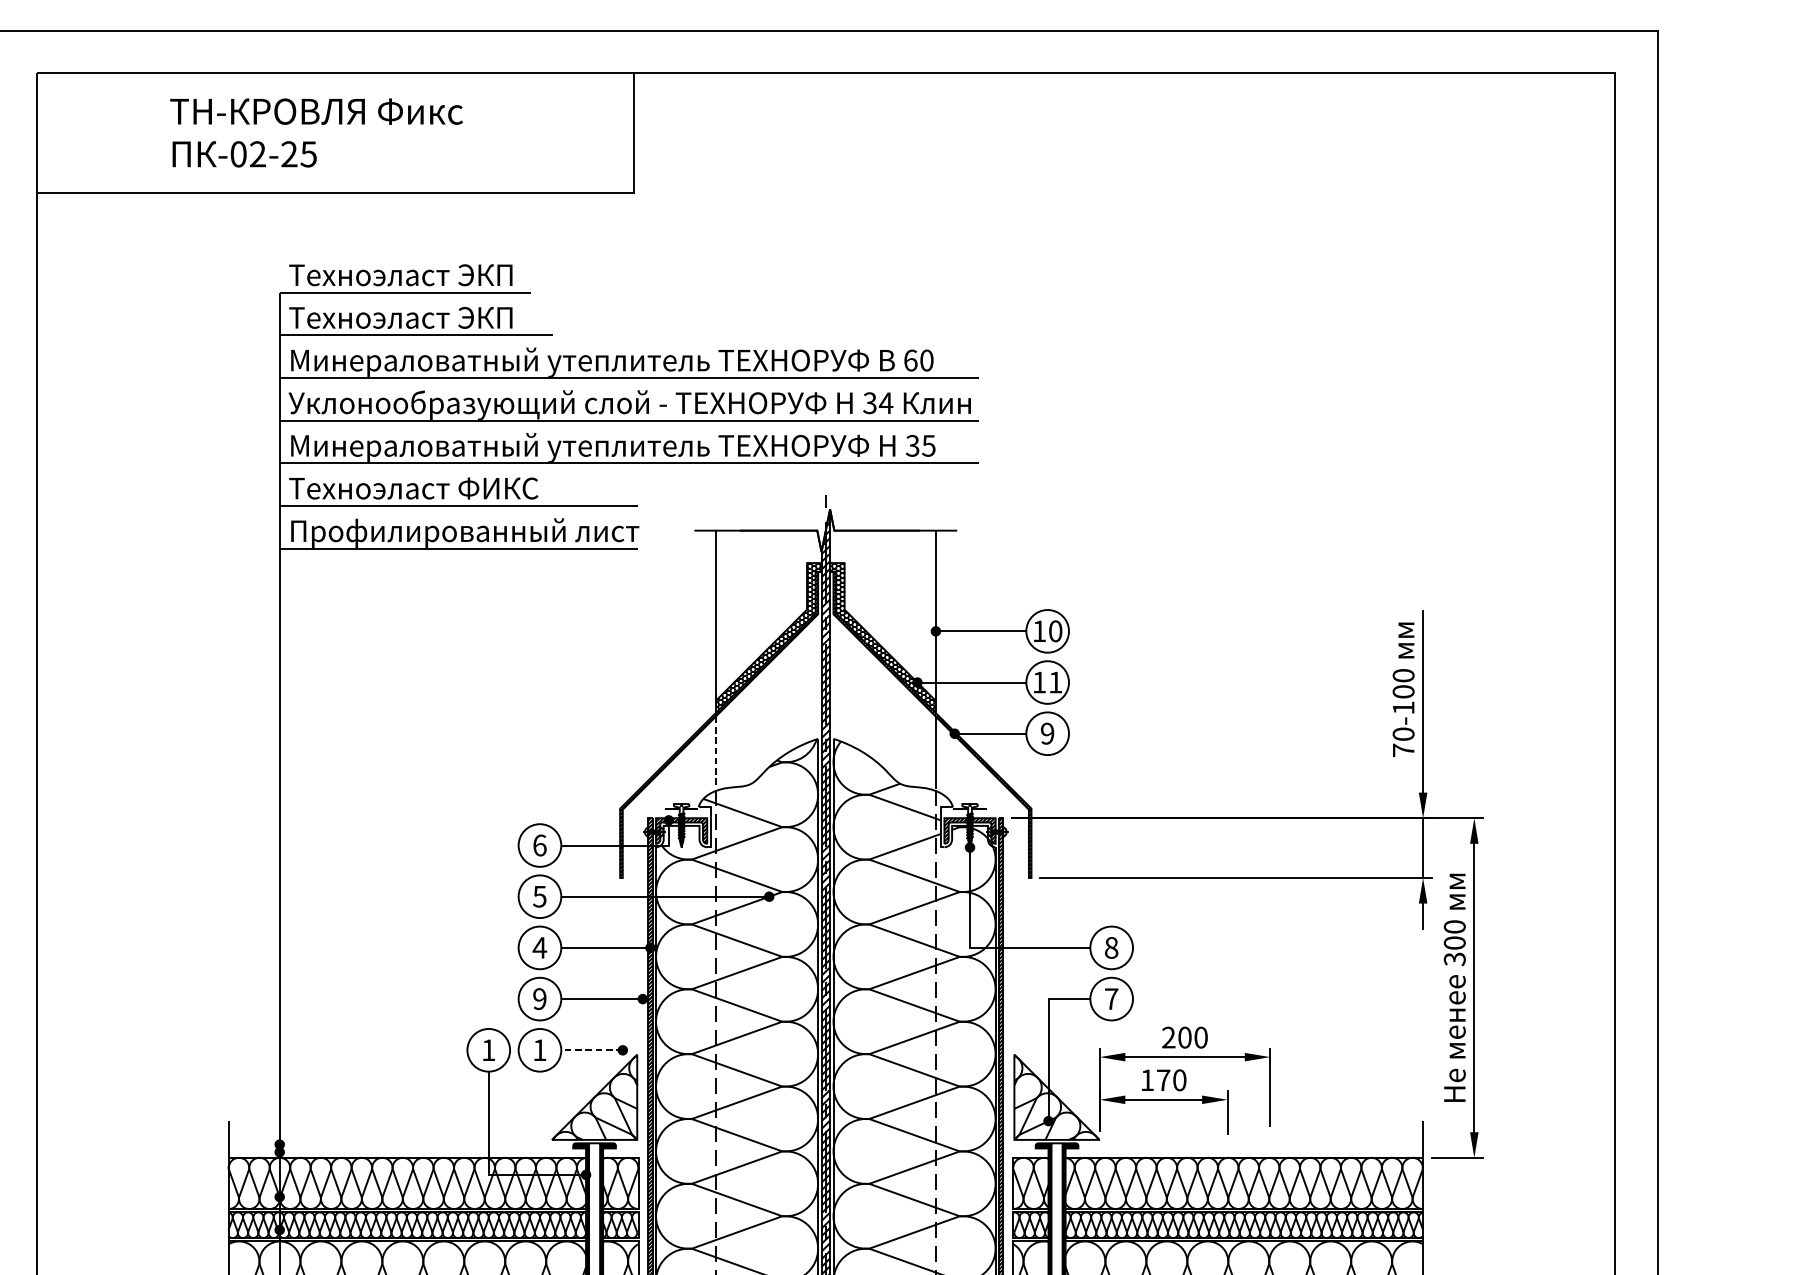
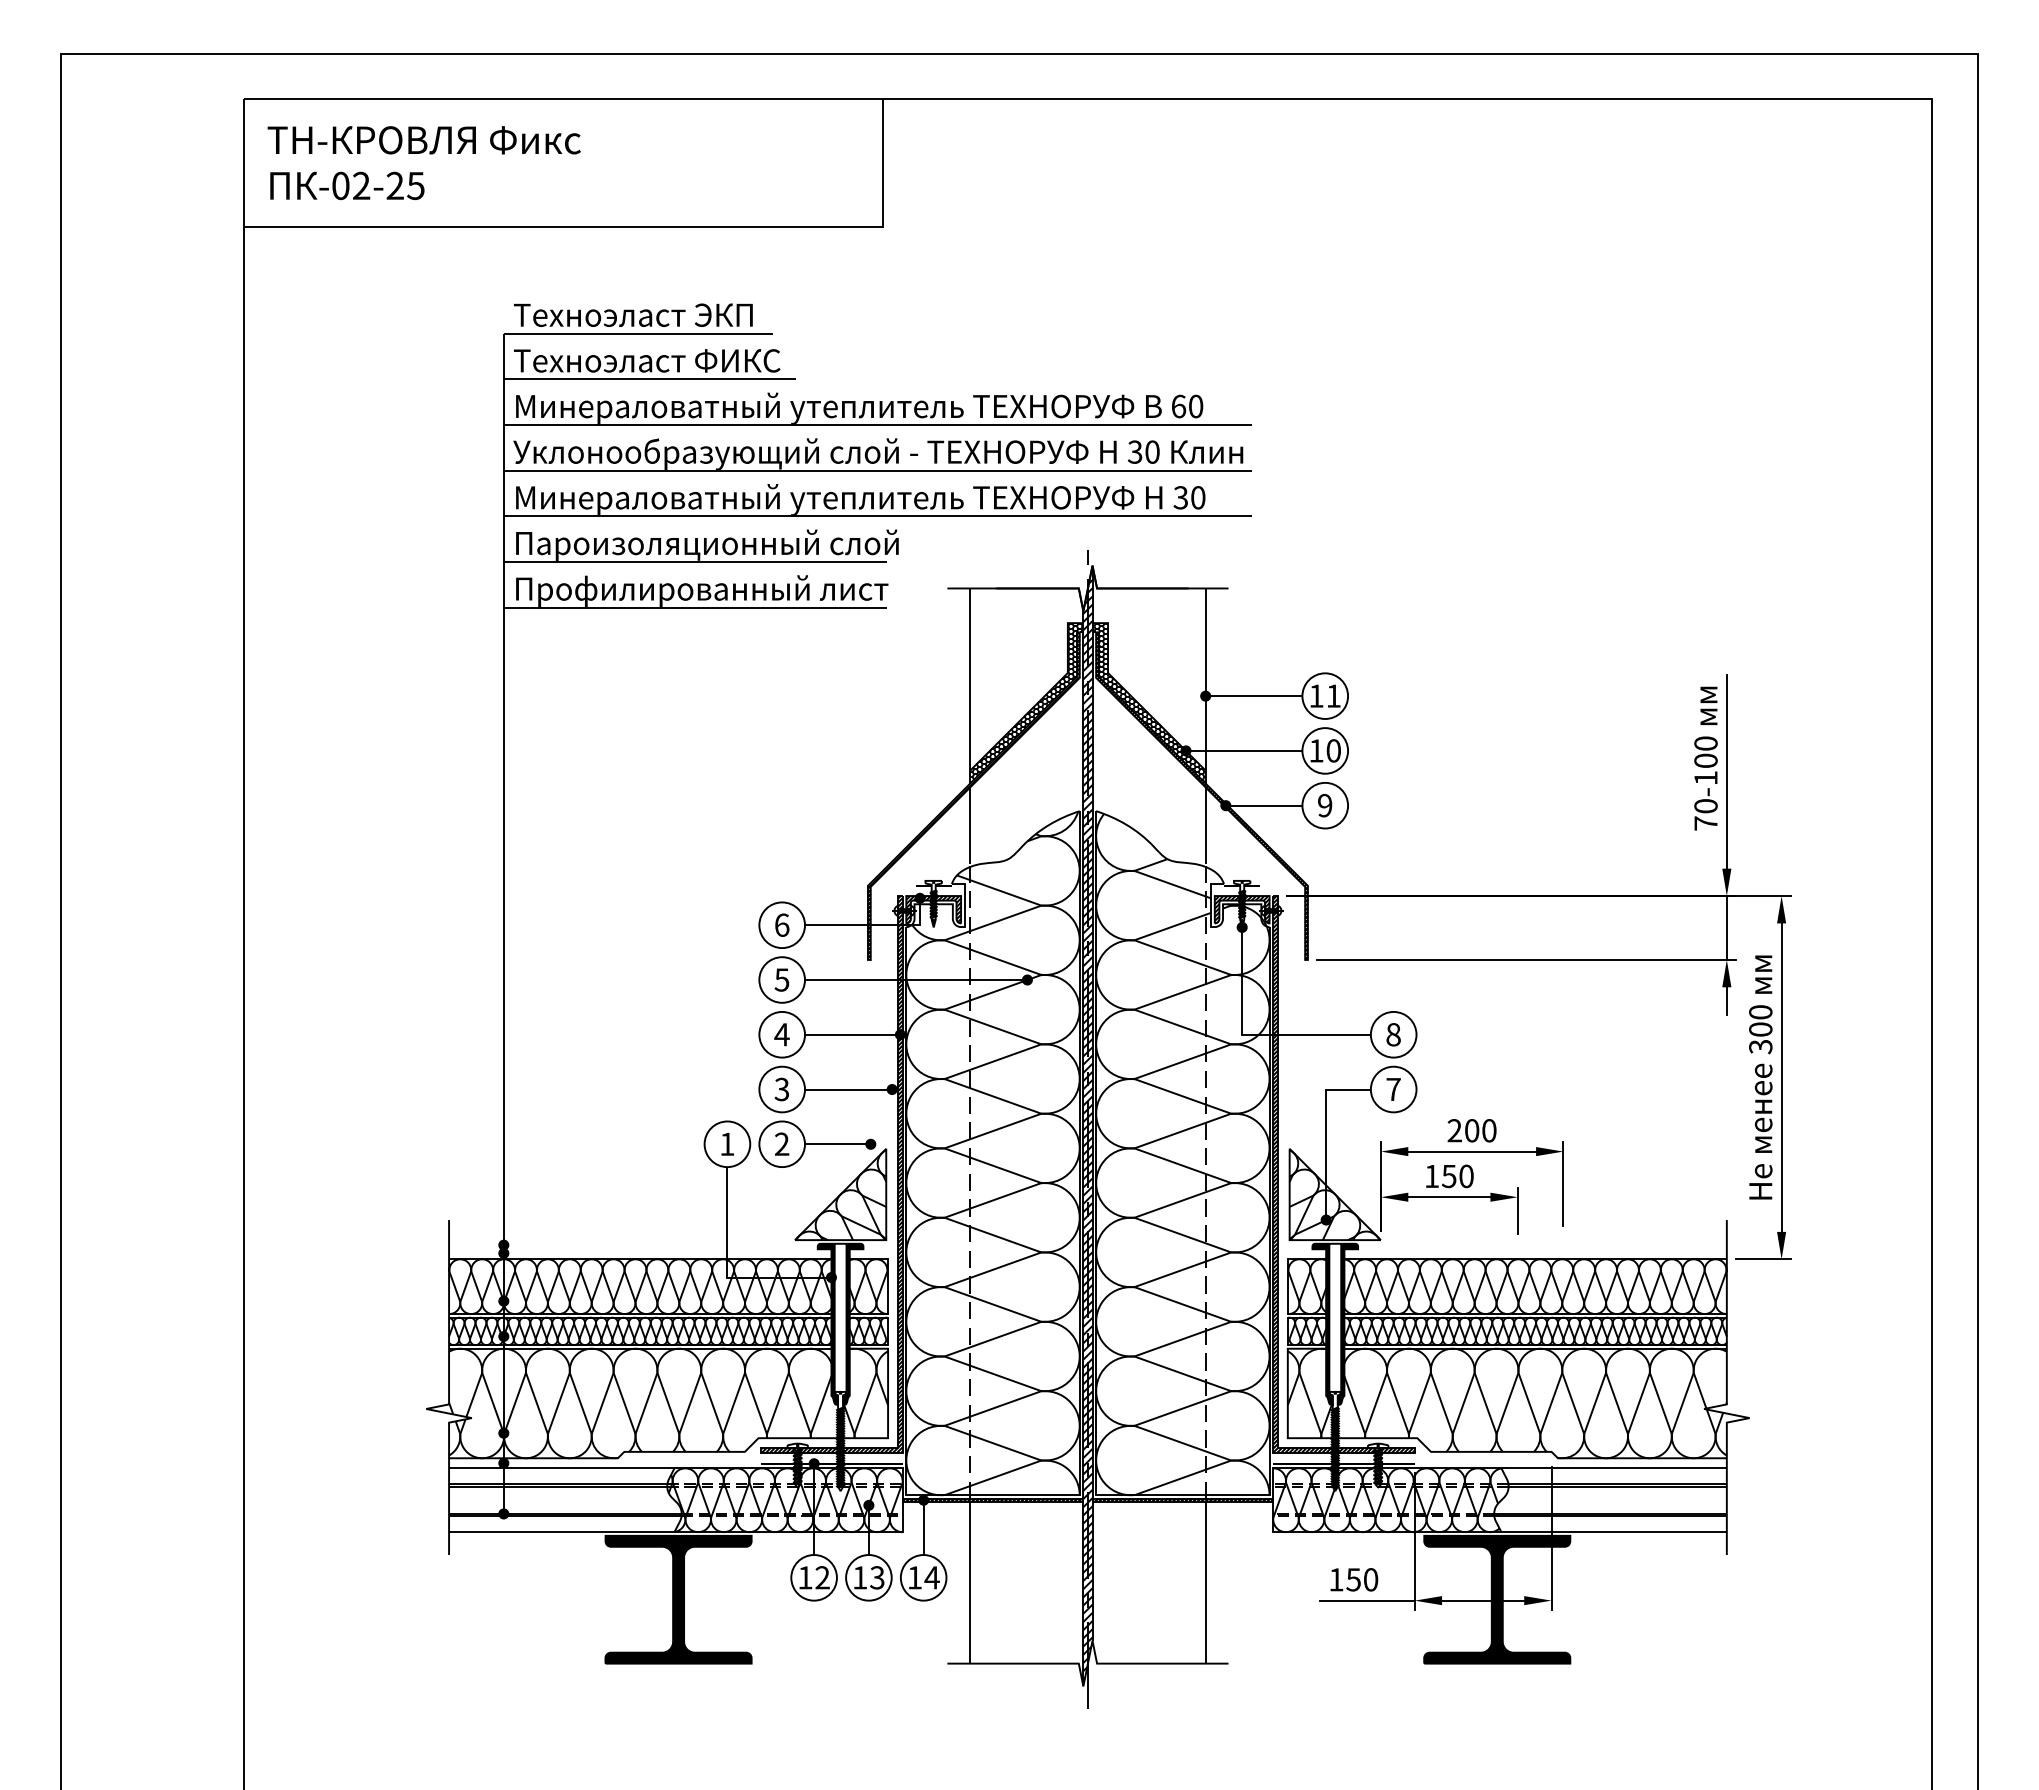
text: (315, 133) -> (423, 163), moved
text: (498, 317) -> (737, 360), Техноэласт ЭКП -> Техноэласт ФИКС
text: (886, 402) -> (1152, 451), 34 -> 30
text: (928, 445) -> (1197, 497), 35 -> 30
text: (469, 489) -> (706, 544), Техноэласт ФИКС -> Пароизоляционный слой
text: (1055, 630) -> (1333, 695), 10 -> 11
text: (1055, 682) -> (1333, 750), 11 -> 10
line: (716, 753) -> (970, 826), dashed -> solid
text: (539, 999) -> (781, 1089), 9 -> 3
text: (540, 1049) -> (782, 1143), 1 -> 2
line: (591, 1050) -> (837, 1144), dashed -> solid
text: (1162, 1080) -> (1448, 1176), 170 -> 150

